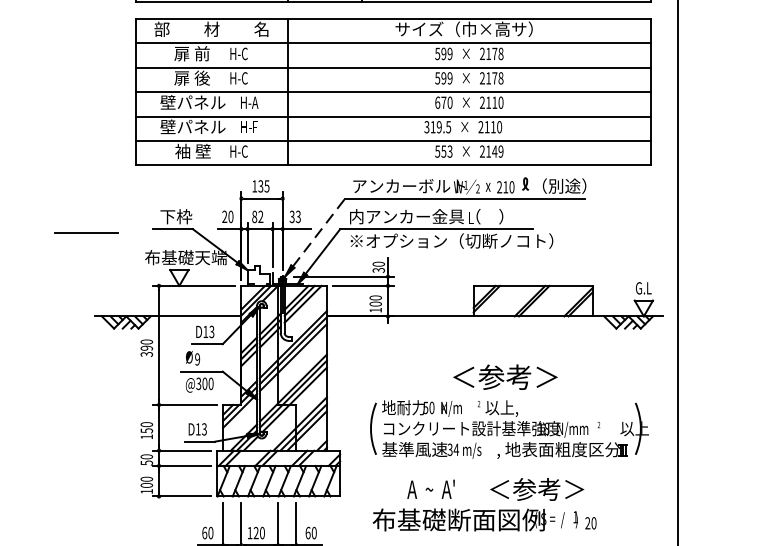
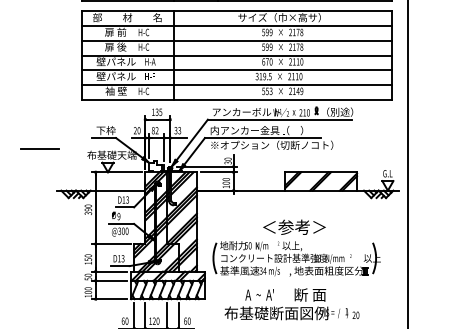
line: (85, 231) -> (39, 148), moved
line: (319, 233) -> (192, 140), dashed -> solid
part: (508, 410) -> (296, 247), moved
text: (535, 488) -> (322, 294), ＜参考＞ -> 断 面

